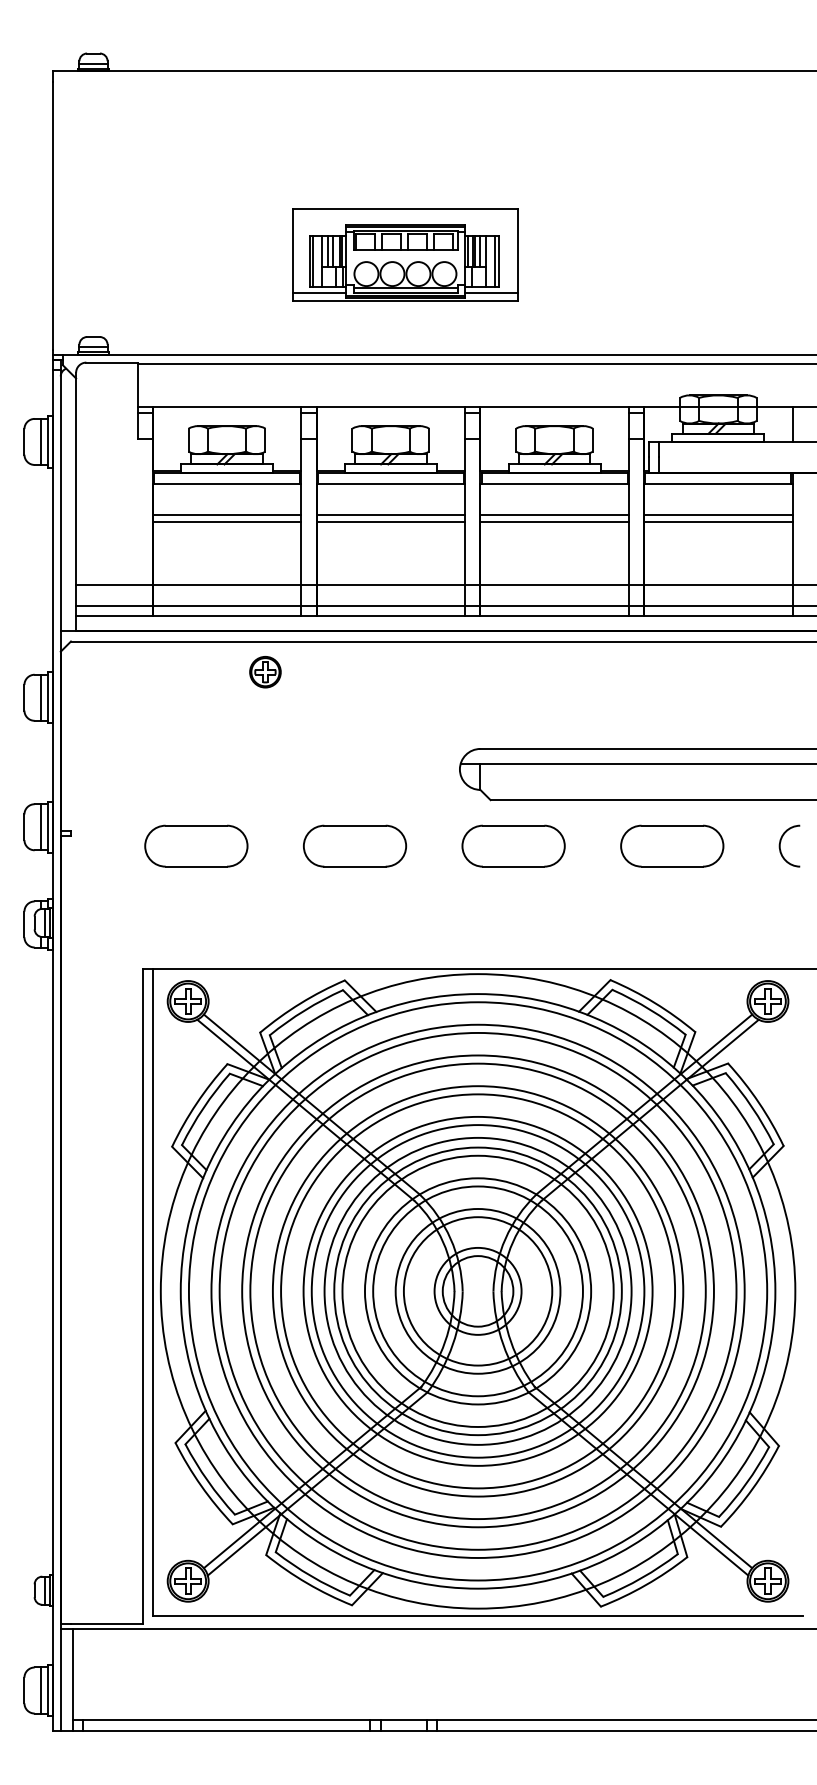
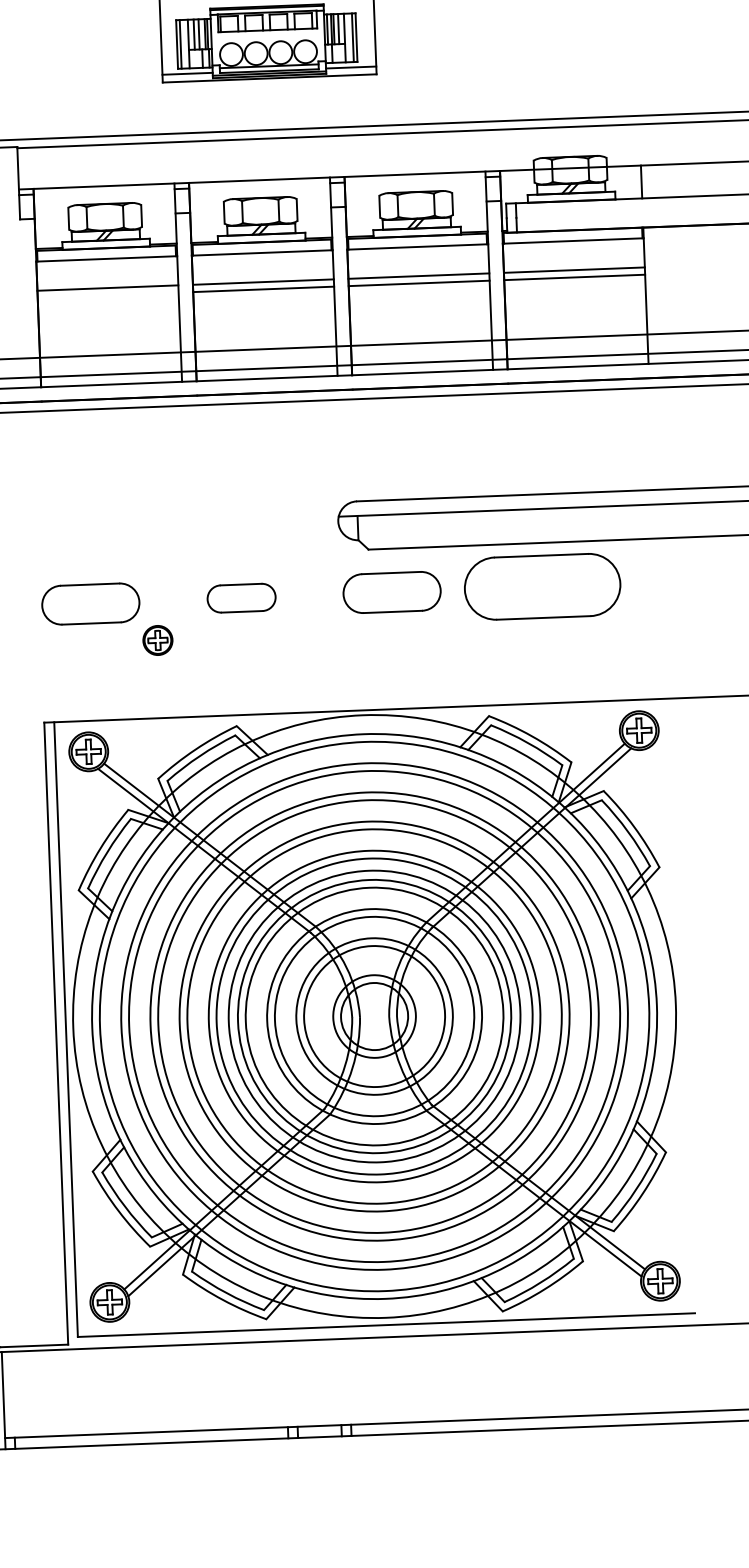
line: (226, 522) -> (107, 295), removed
part: (265, 672) -> (157, 640), moved
arc: (781, 841) -> (646, 578), removed
part: (355, 845) -> (241, 597), size x0.7
part: (672, 845) -> (542, 586), size x1.6

